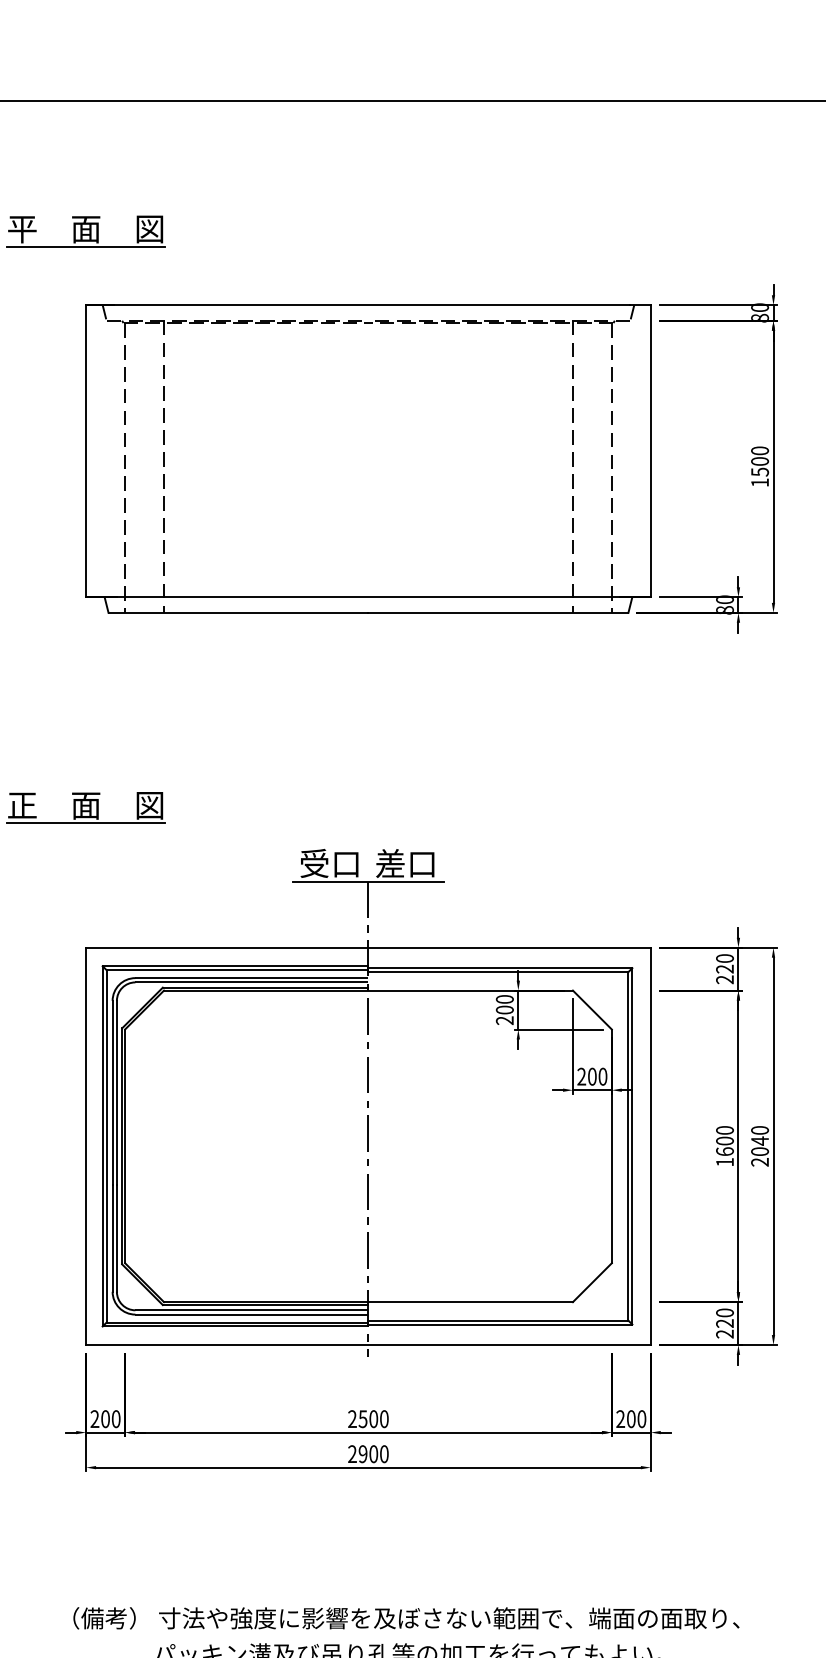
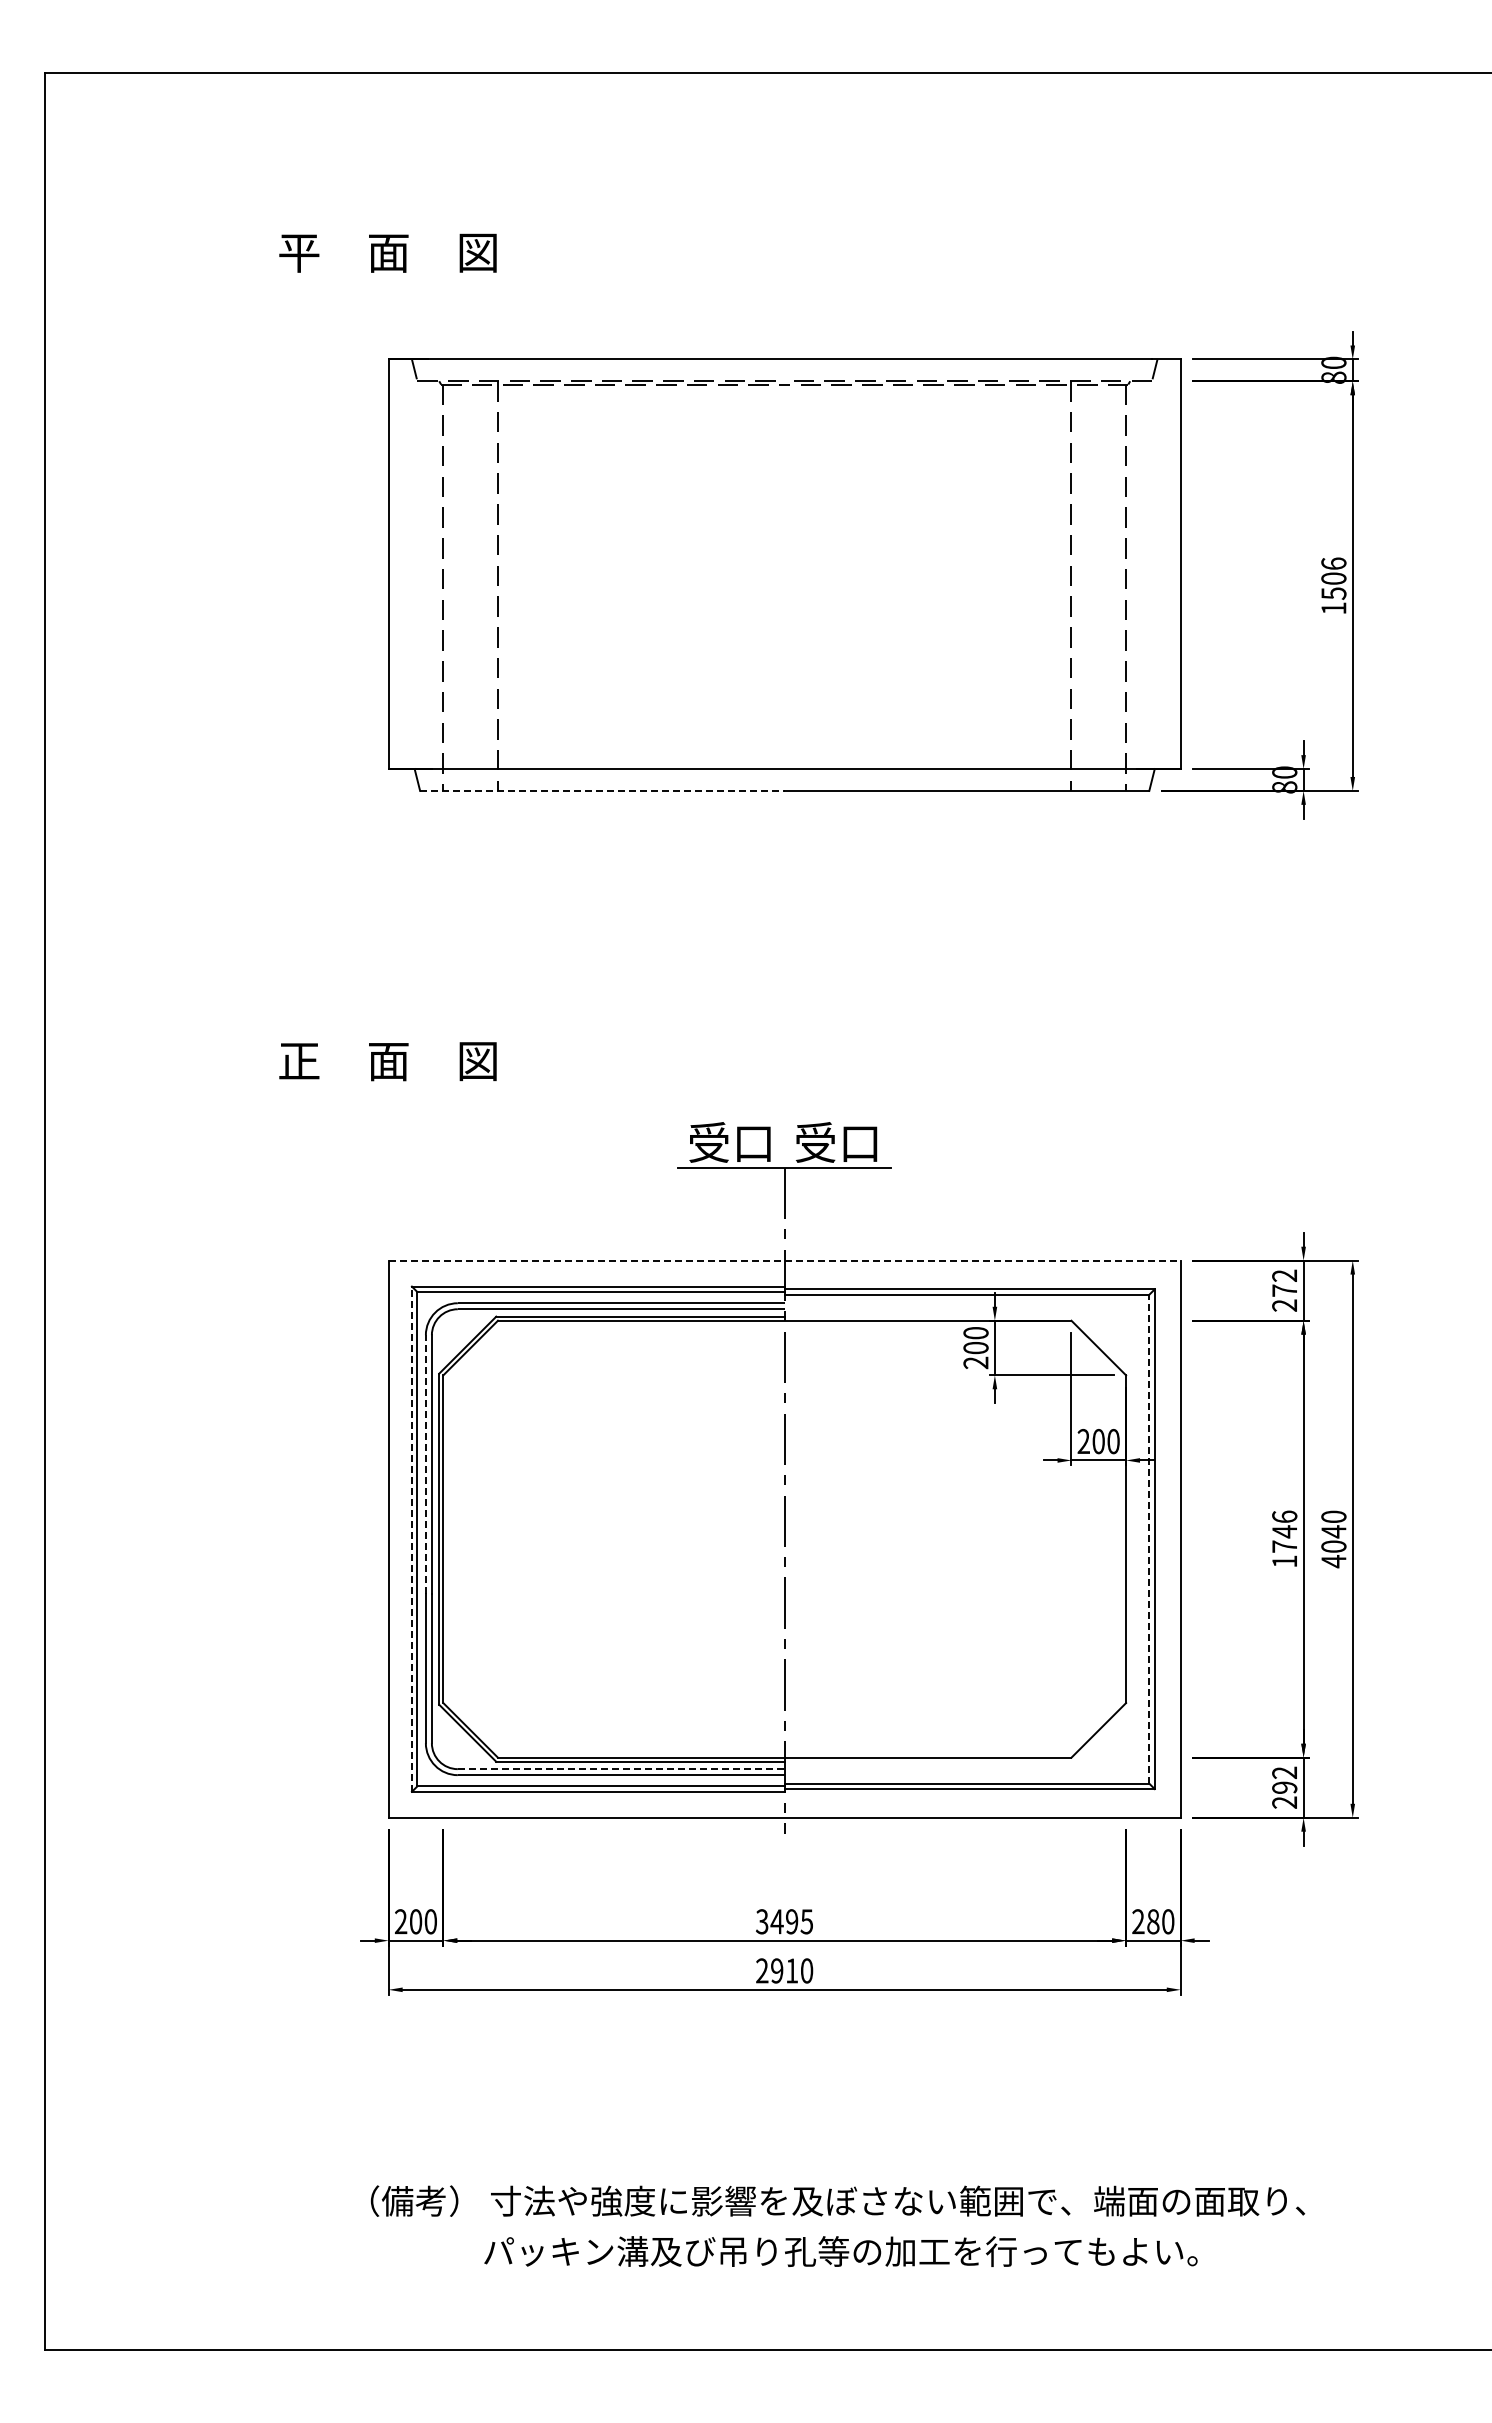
line: (85, 246) -> (388, 277), removed
text: (759, 450) -> (1333, 563), 1500 -> 1506
line: (238, 612) -> (602, 790), solid -> dashed
line: (85, 822) -> (388, 1085), removed
text: (390, 863) -> (815, 1142), 差口 -> 受口
line: (368, 947) -> (784, 1260), solid -> dashed
text: (724, 963) -> (1284, 1282), 220 -> 272
line: (112, 1093) -> (425, 1464), solid -> dashed
text: (724, 1140) -> (1284, 1531), 1600 -> 1746
line: (628, 1145) -> (1149, 1538), solid -> dashed
line: (102, 1146) -> (411, 1539), solid -> dashed
text: (759, 1162) -> (1333, 1561), 2040 -> 4040
line: (252, 1310) -> (621, 1769), solid -> dashed
text: (724, 1317) -> (1284, 1779), 220 -> 292
text: (368, 1418) -> (784, 1921), 2500 -> 3495
text: (631, 1418) -> (1153, 1921), 200 -> 280
text: (374, 1453) -> (792, 1970), 2900 -> 2910

